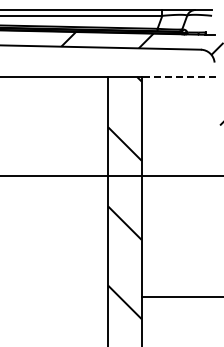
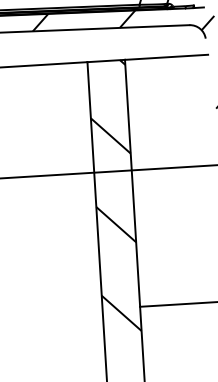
line: (178, 77) -> (166, 57), dashed -> solid

